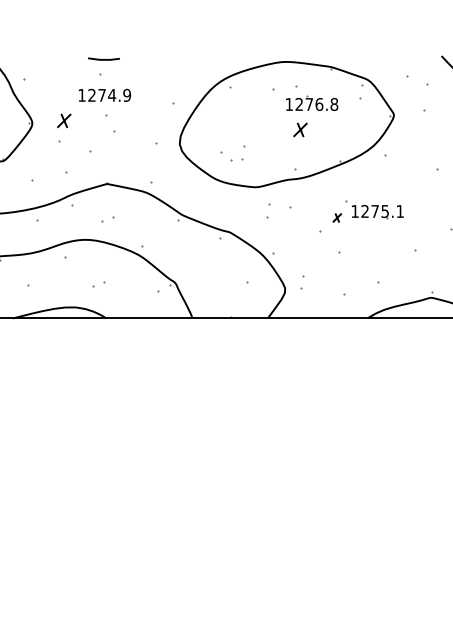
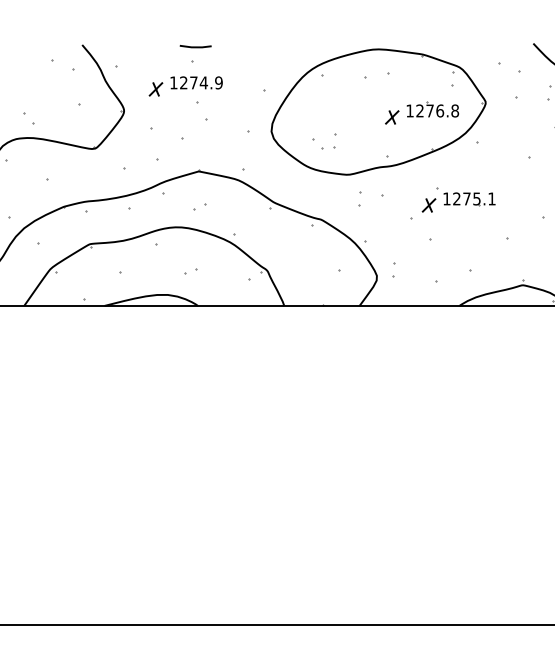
part: (311, 103) -> (432, 109), moved
part: (63, 121) -> (155, 89), moved
part: (336, 218) -> (428, 205), size x1.67

